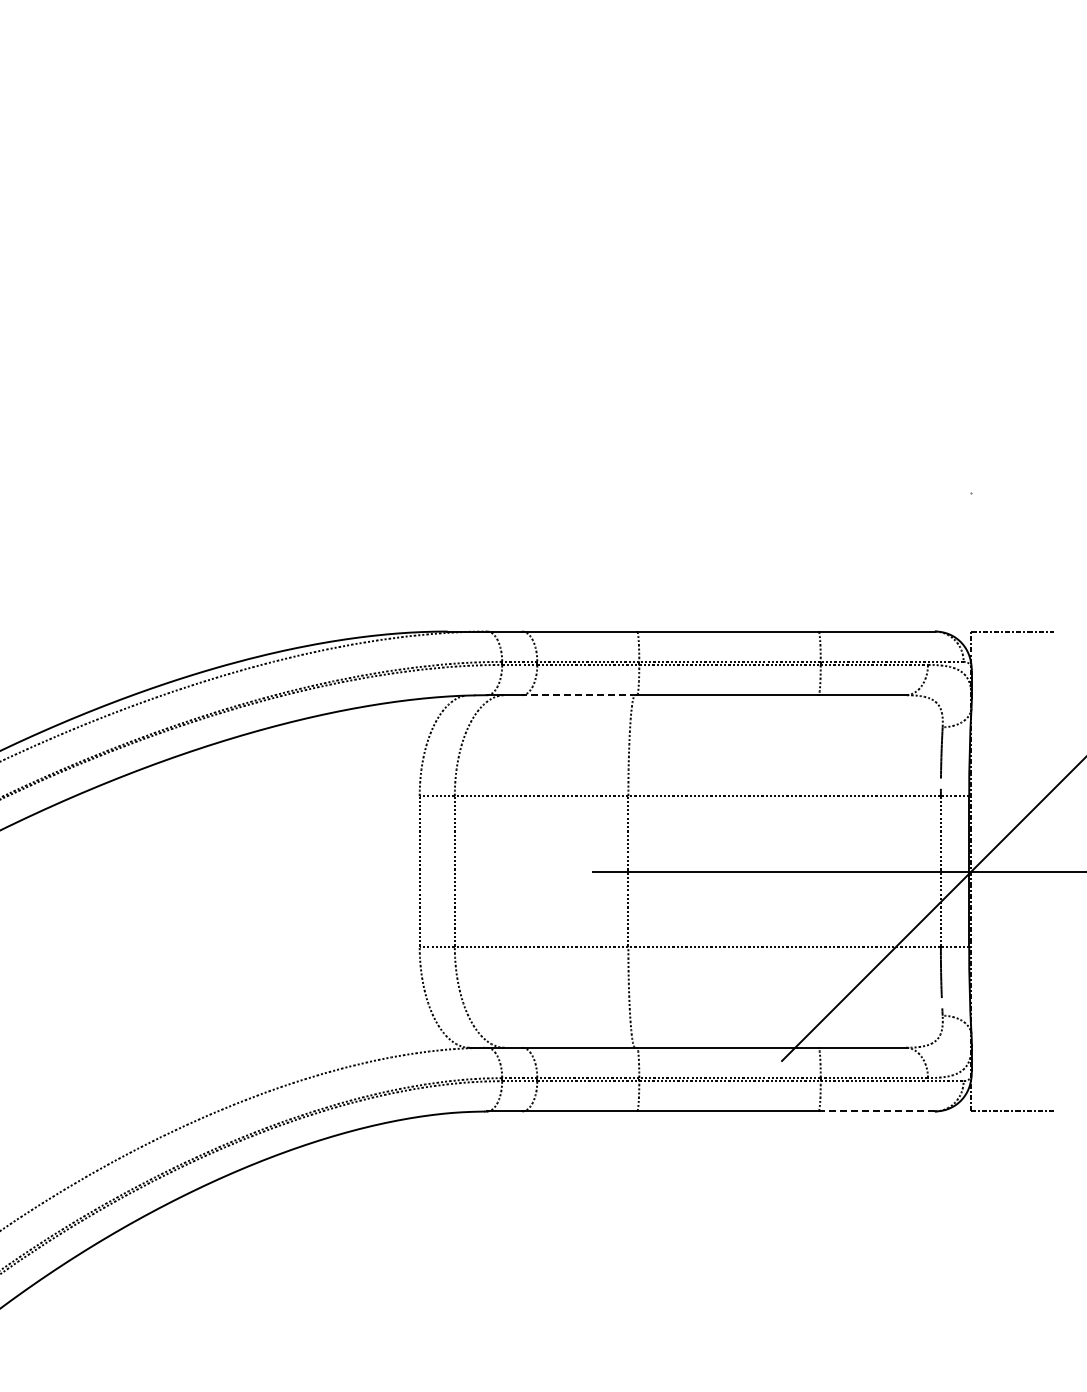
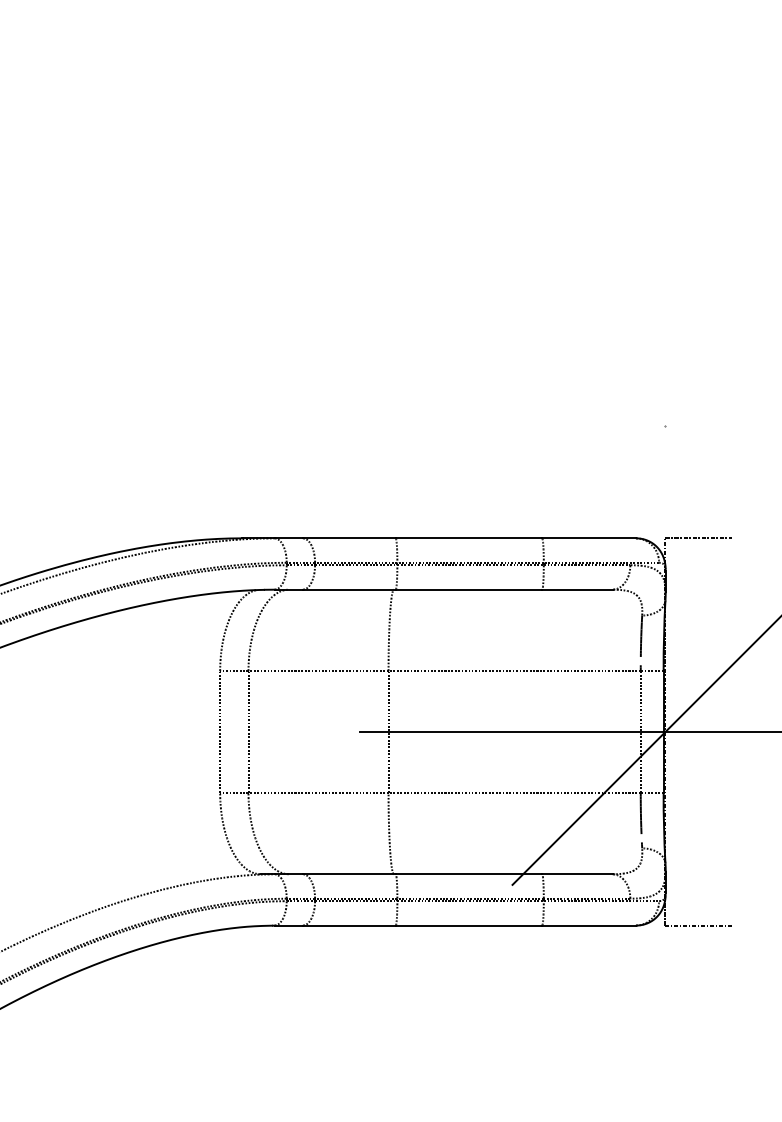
line: (579, 695) -> (349, 589), dashed -> solid
line: (876, 1111) -> (588, 925), dashed -> solid

